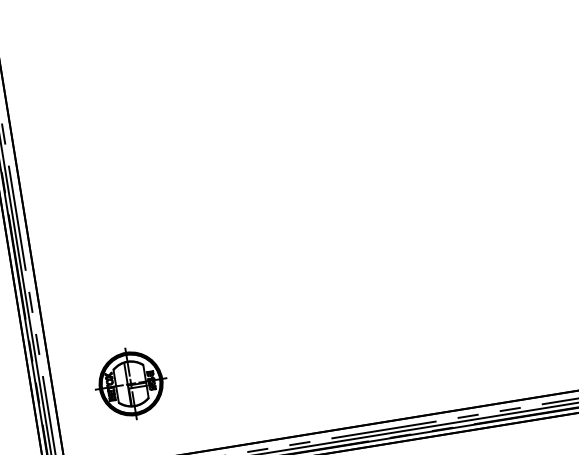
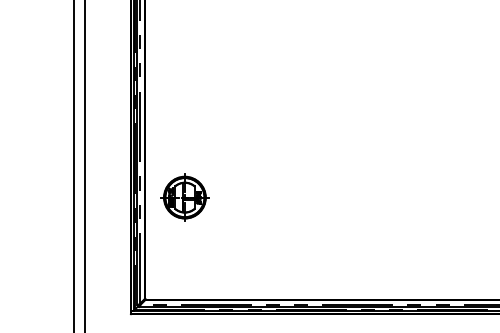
part: (130, 383) -> (184, 197), moved

